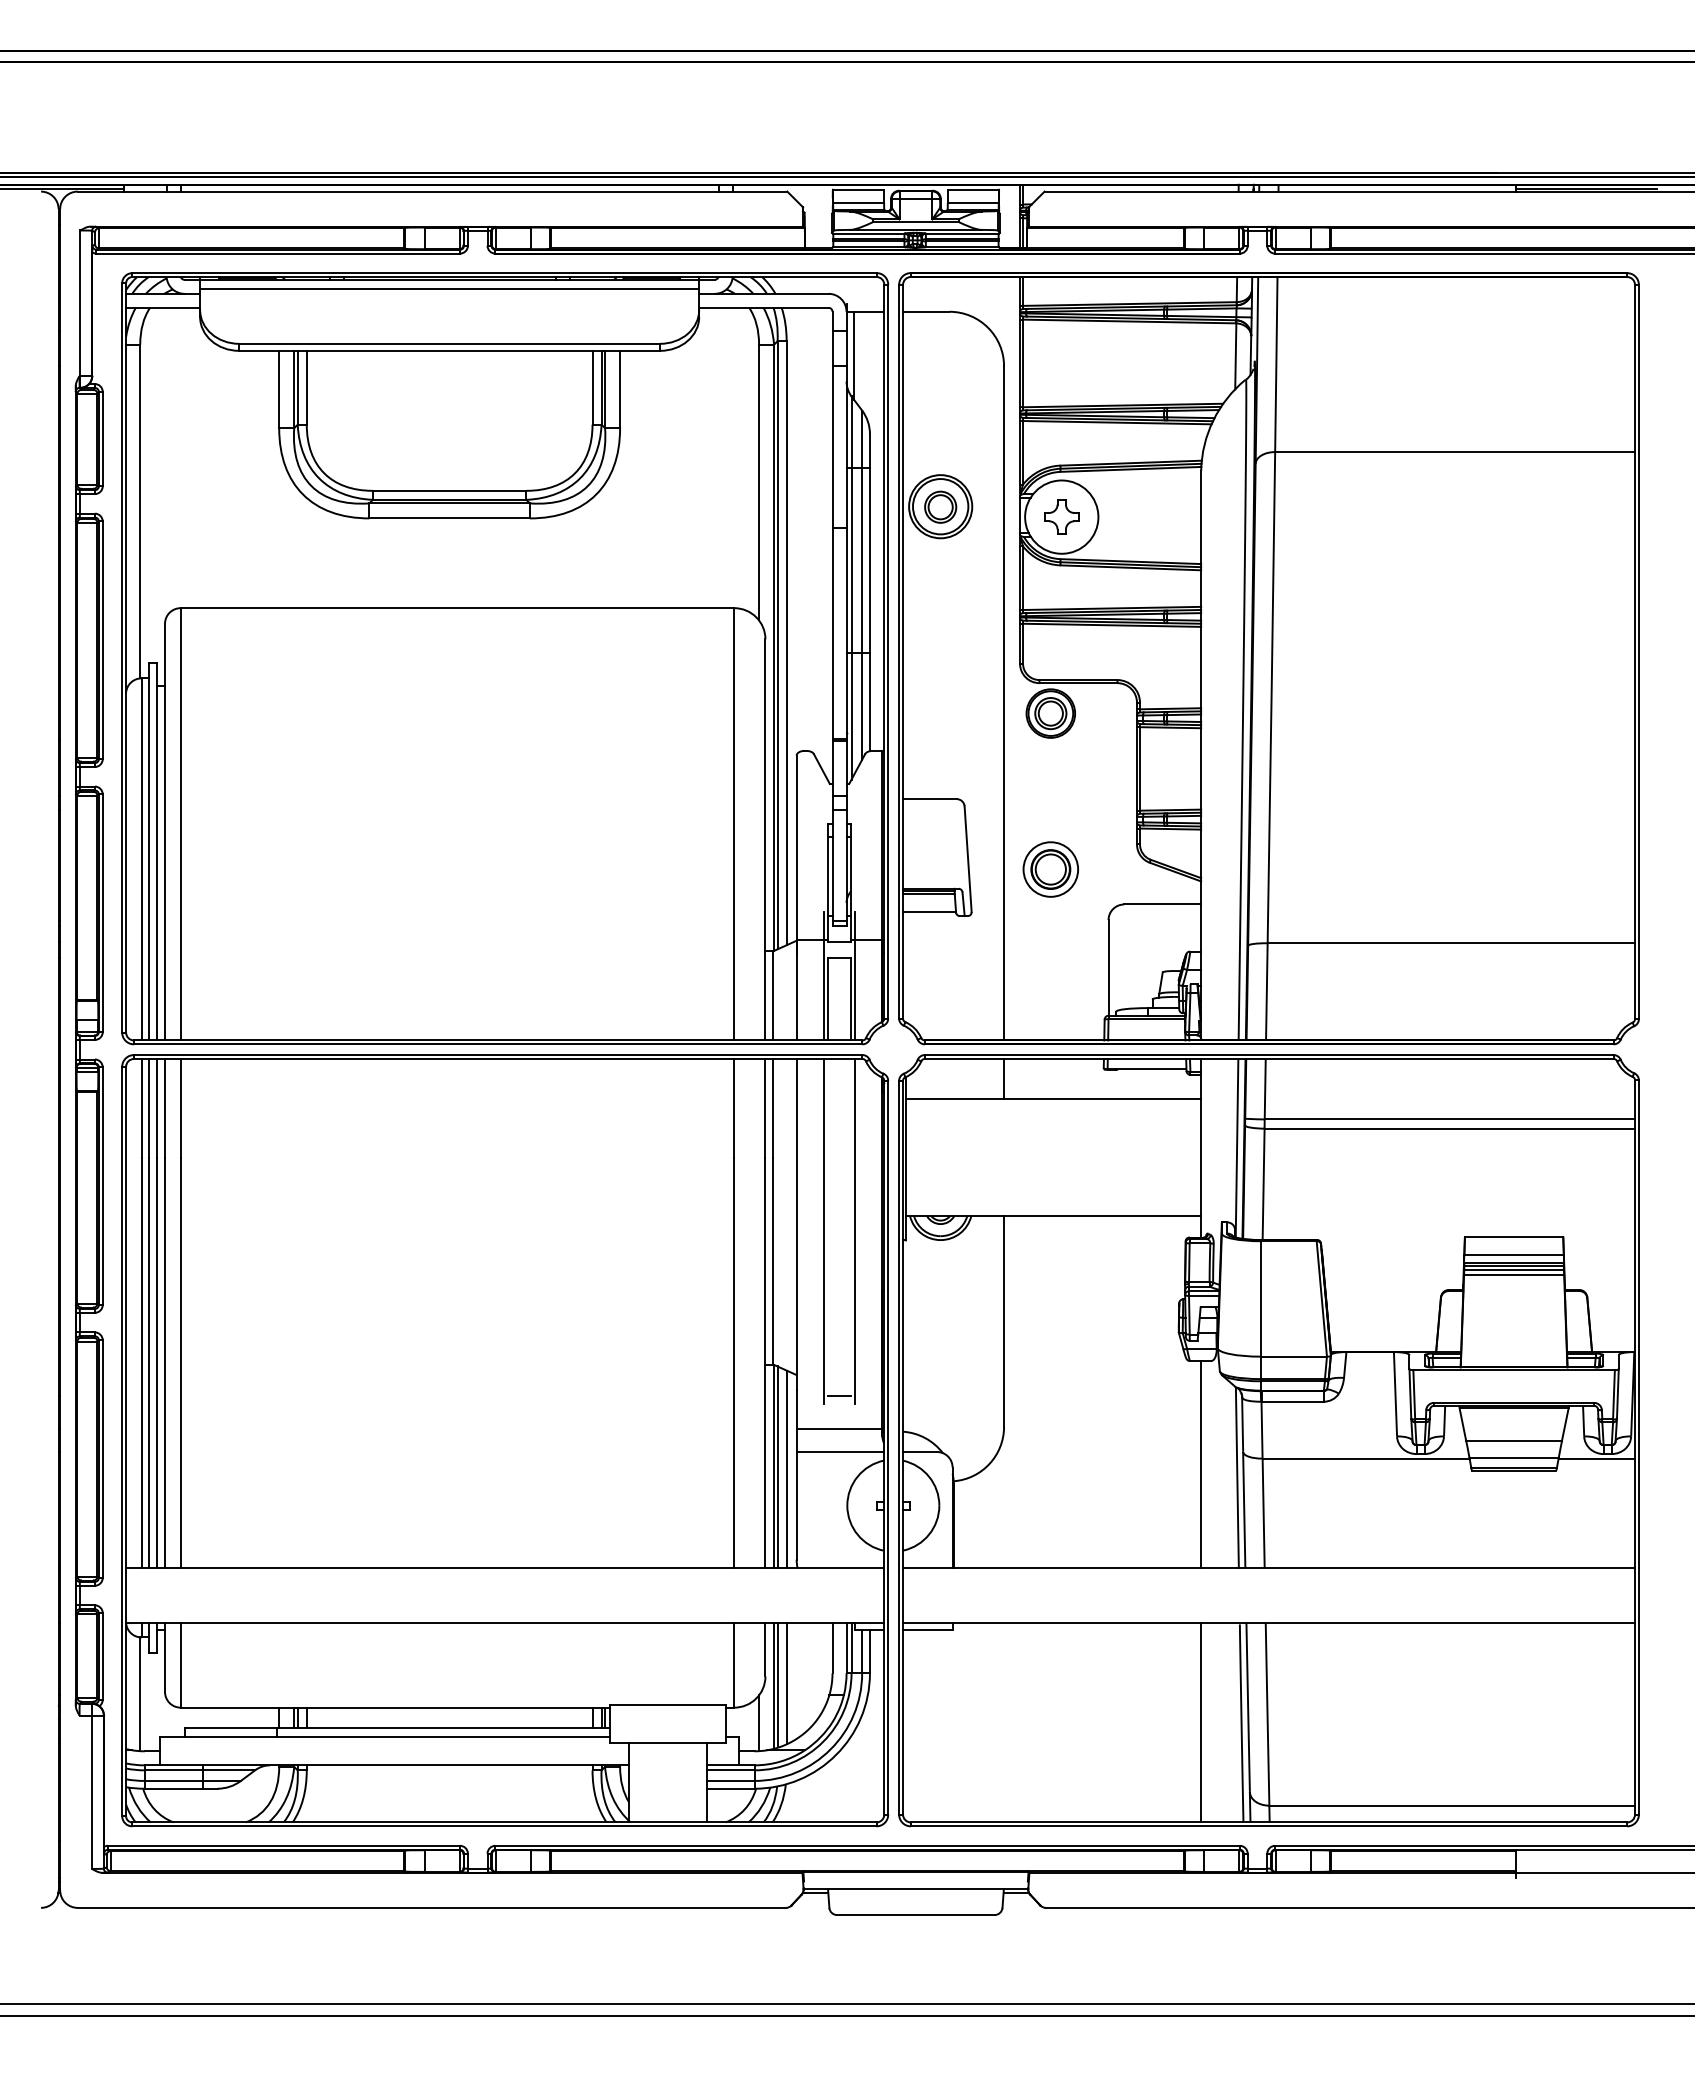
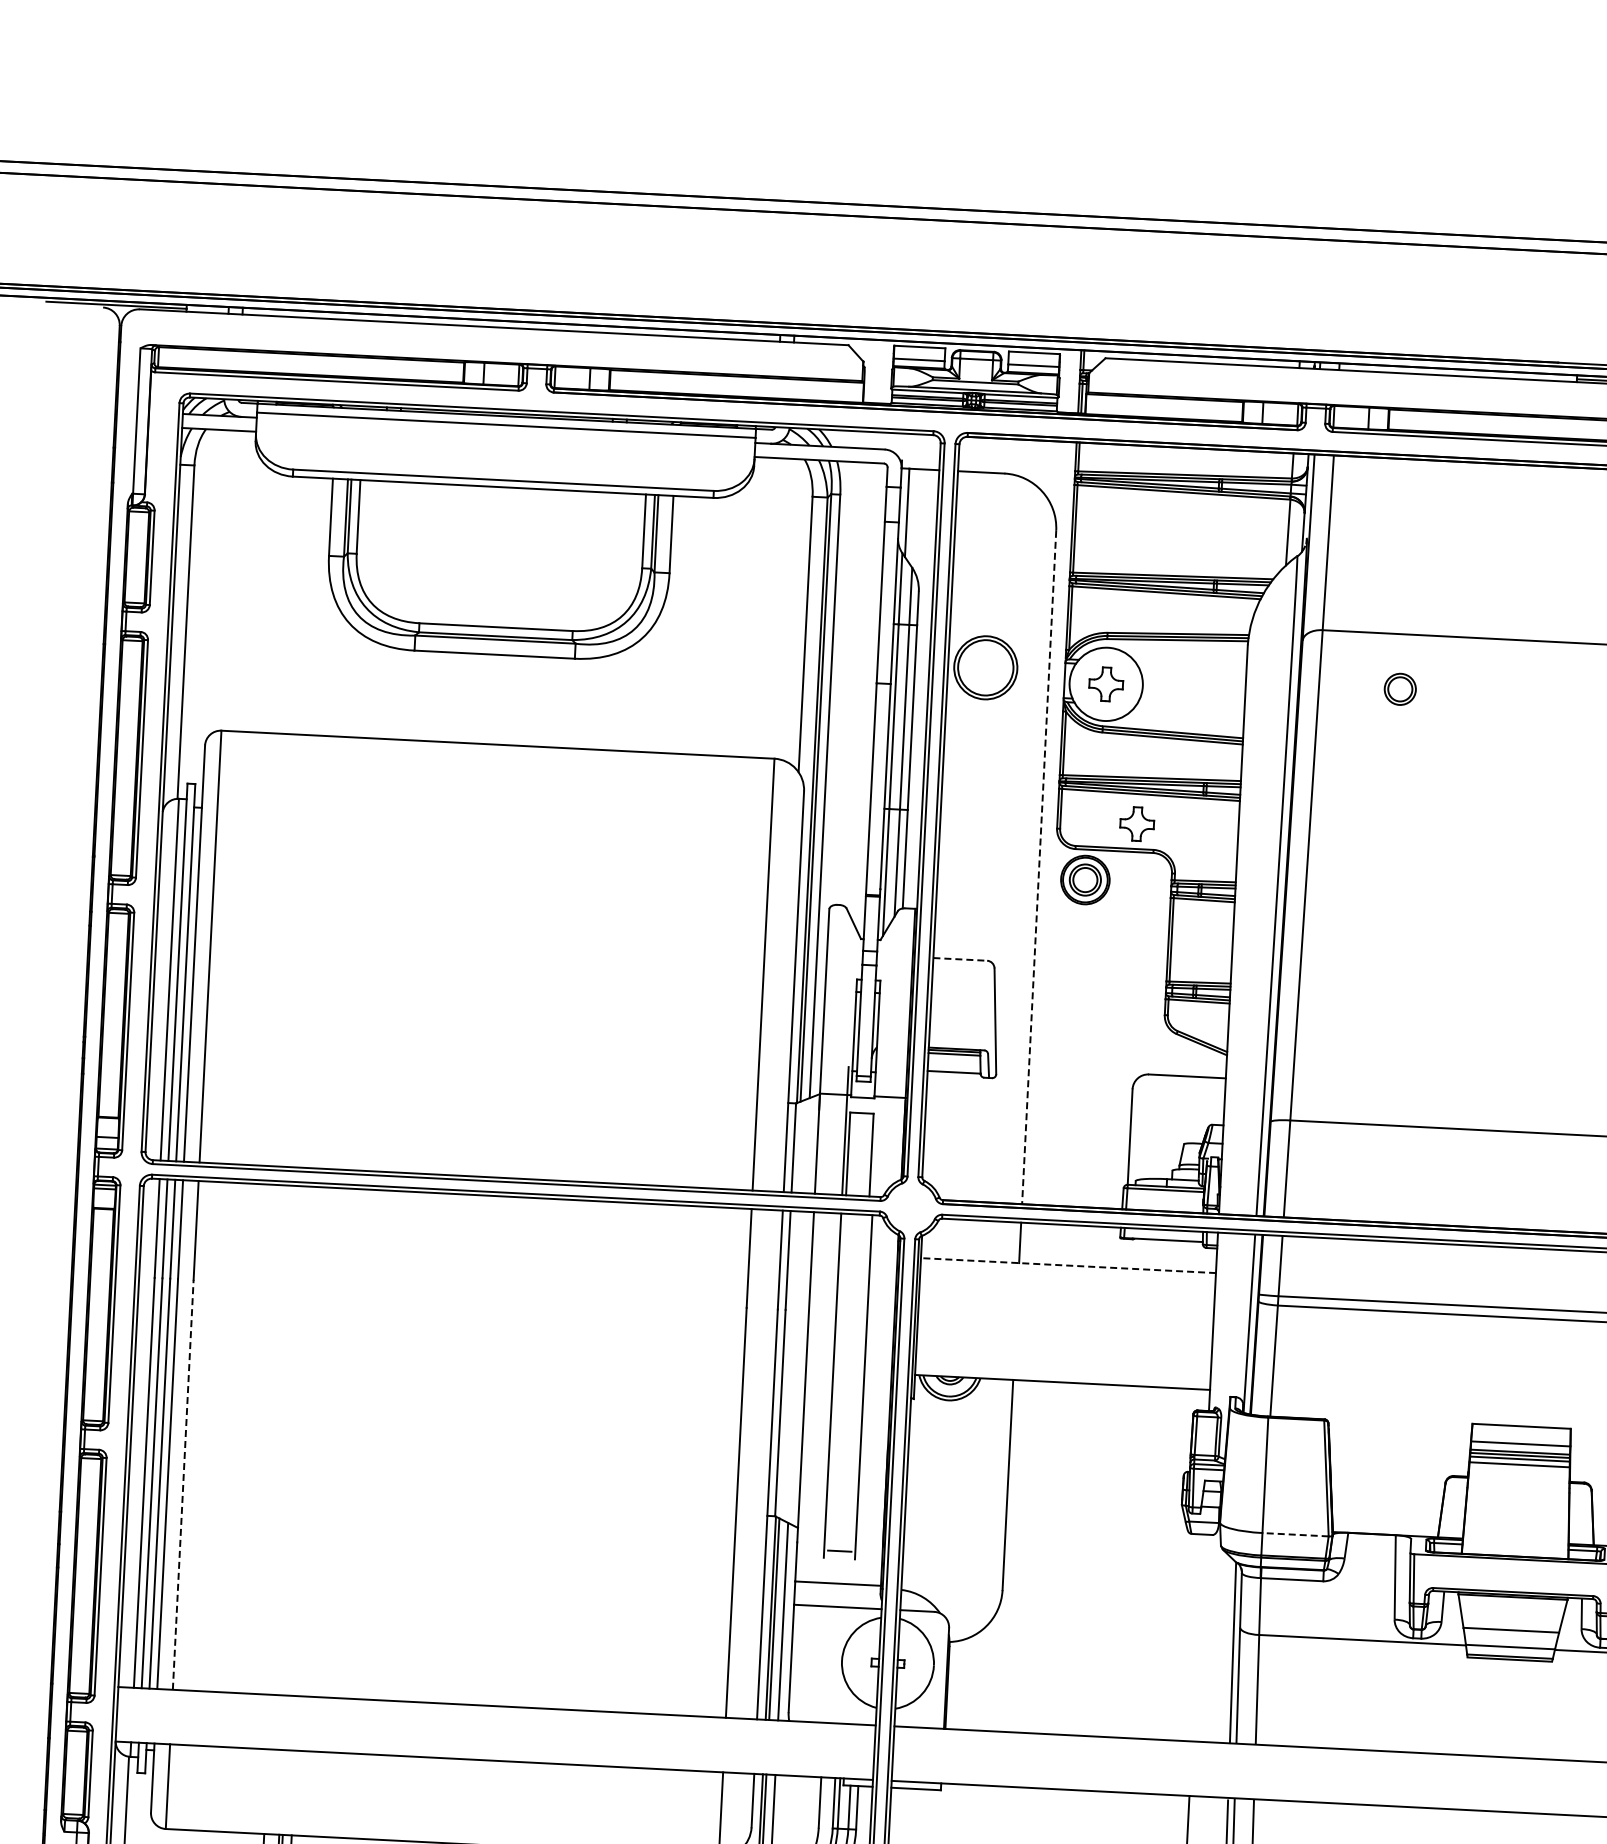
part: (940, 506) -> (1400, 688), moved
part: (1099, 654) -> (1136, 823), added
line: (1004, 703) -> (1039, 867), solid -> dashed
line: (929, 799) -> (959, 959), solid -> dashed
part: (1050, 869) -> (1077, 1035), removed
line: (855, 976) -> (876, 1132), removed
line: (1053, 1099) -> (1068, 1265), solid -> dashed
line: (1293, 1356) -> (1295, 1534), solid -> dashed
line: (180, 1362) -> (183, 1484), solid -> dashed
line: (1201, 1464) -> (1197, 1637), removed

